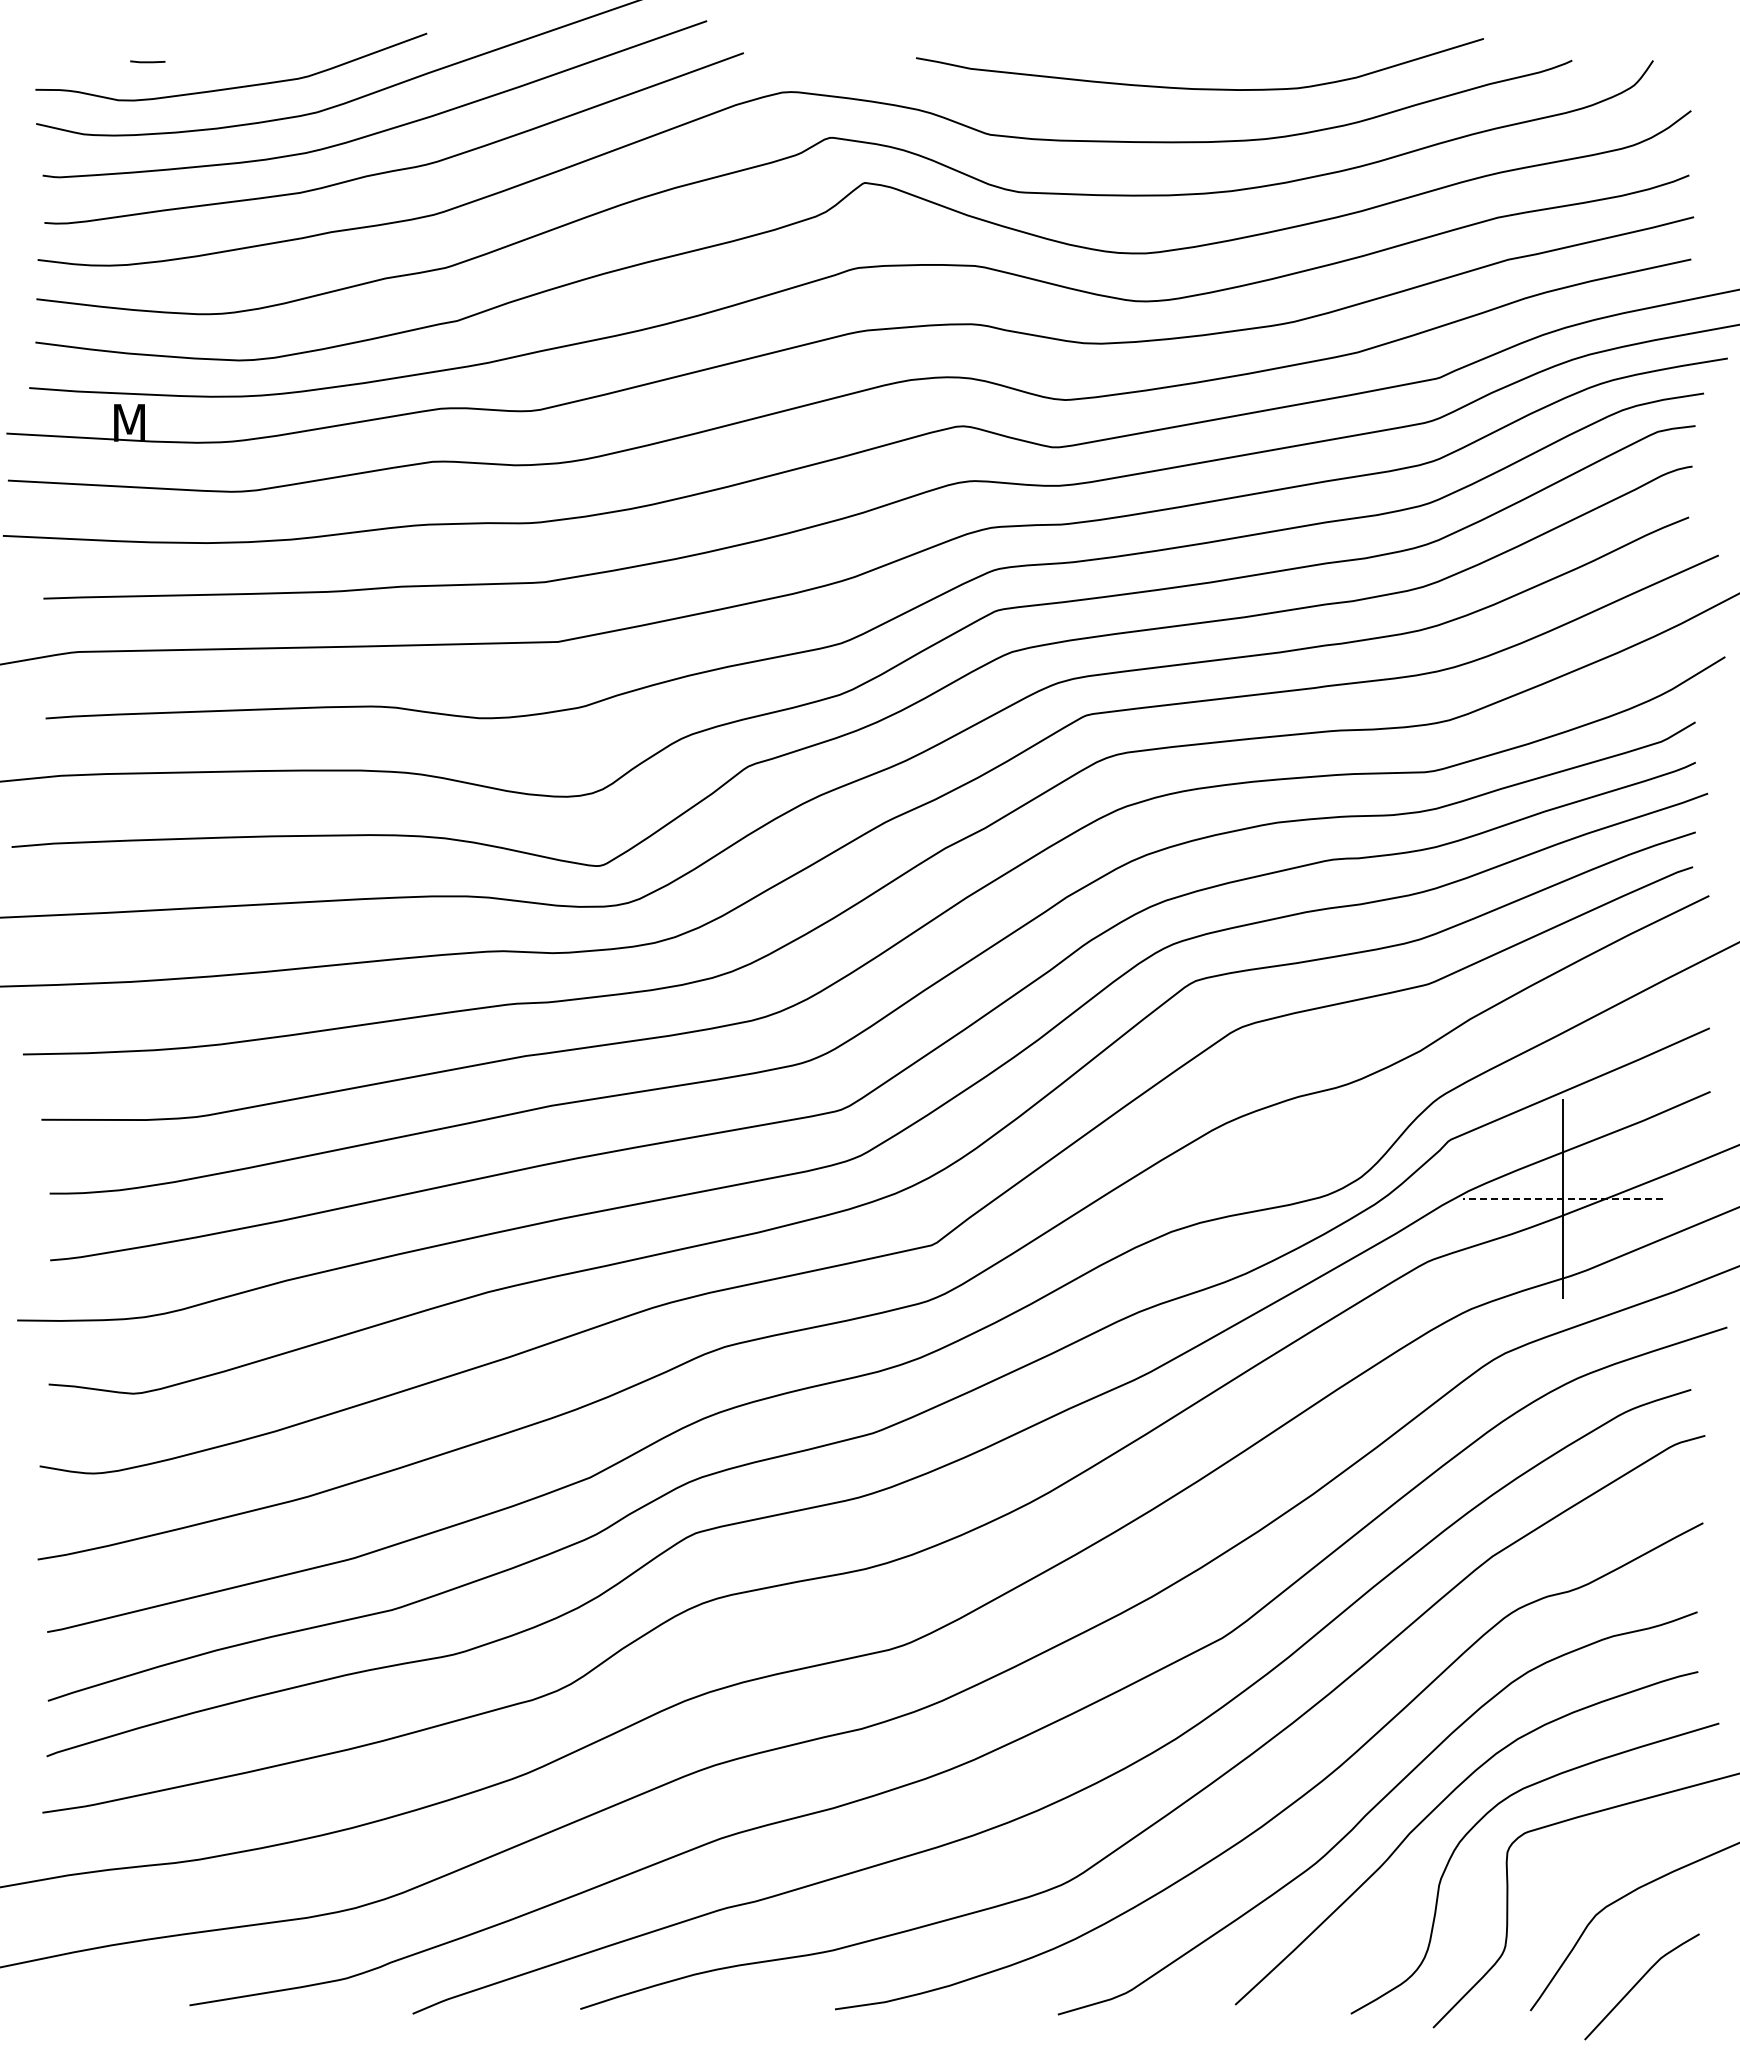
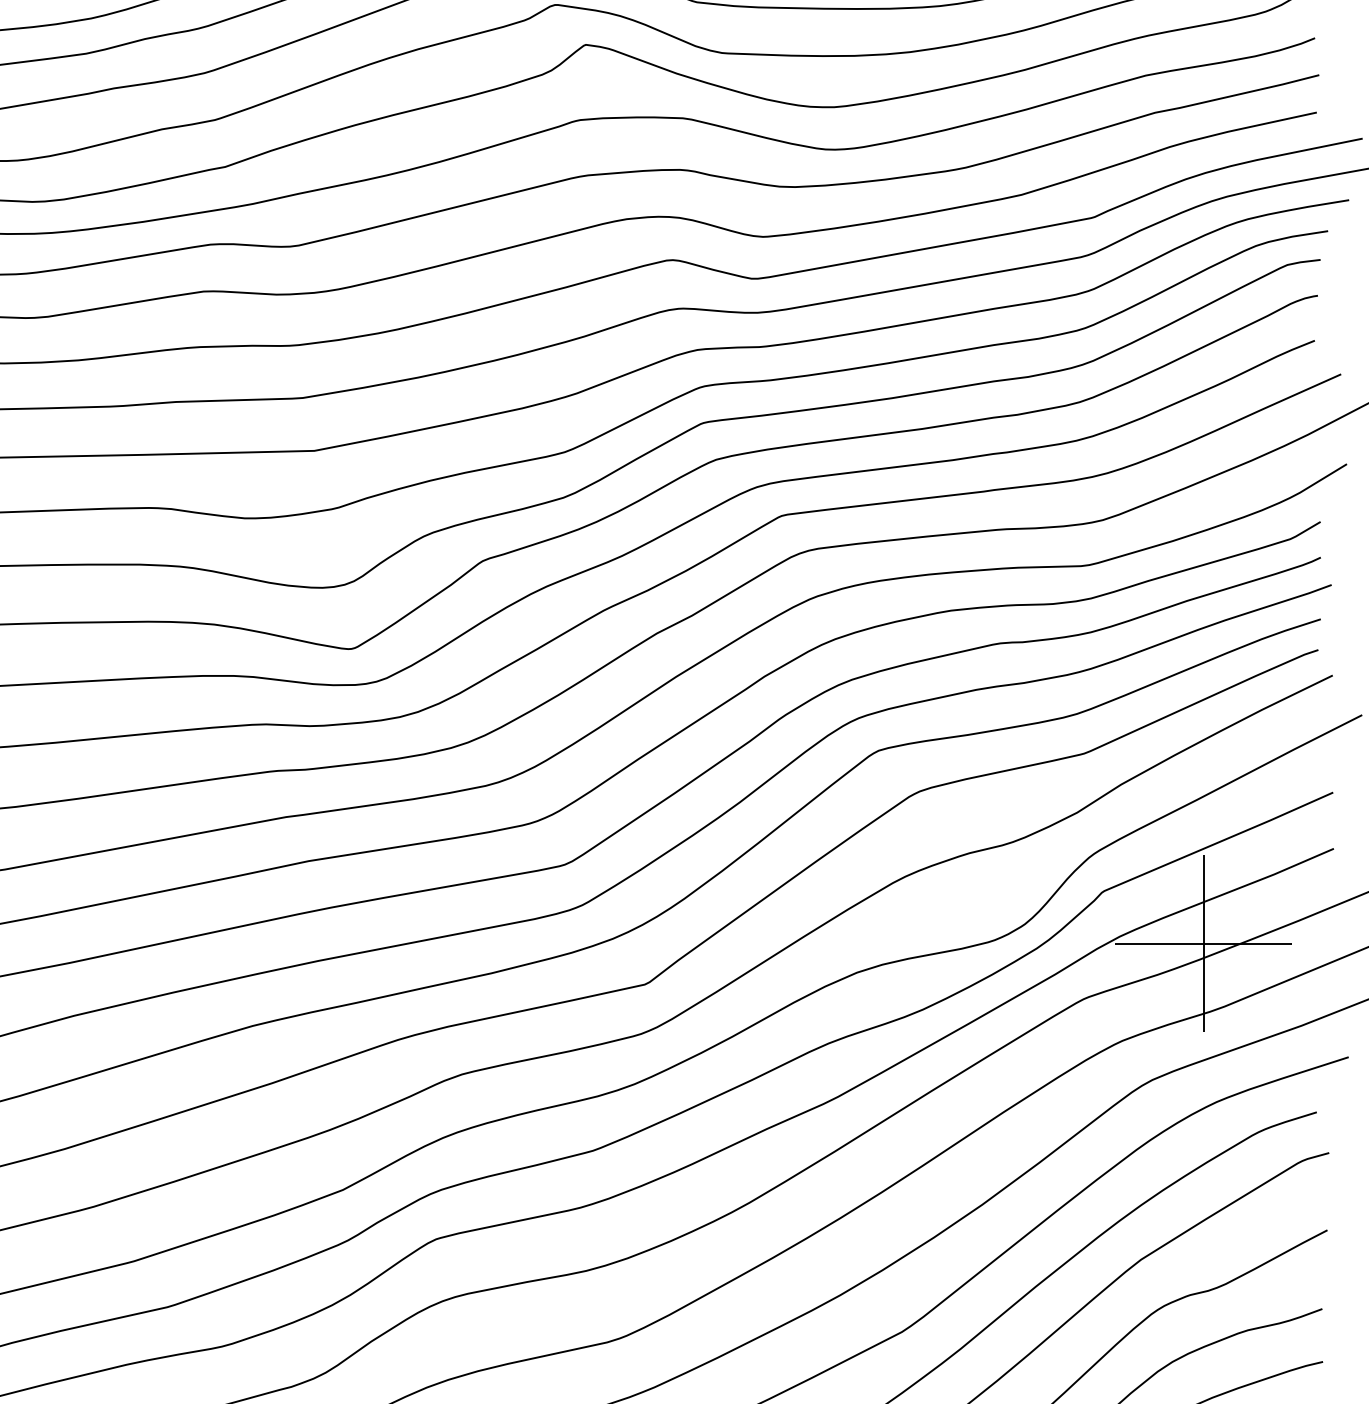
line: (1562, 1199) -> (1202, 944), dashed -> solid

